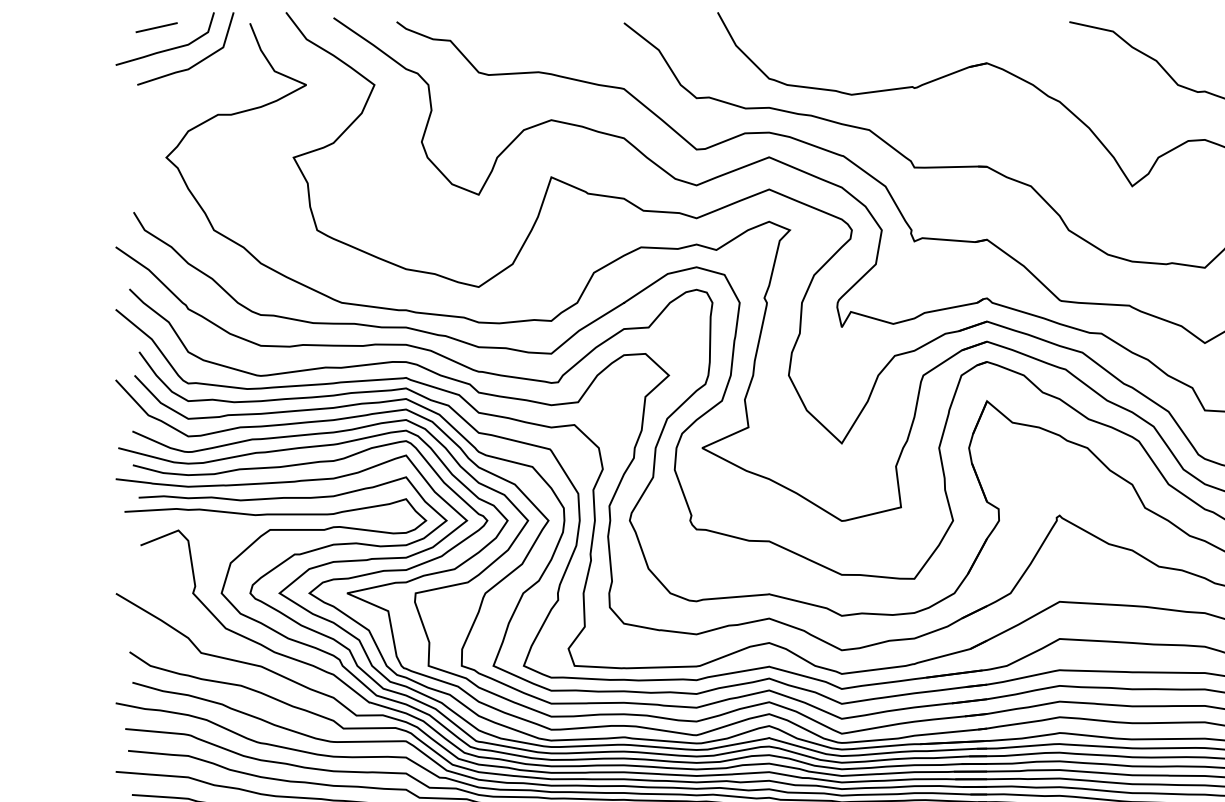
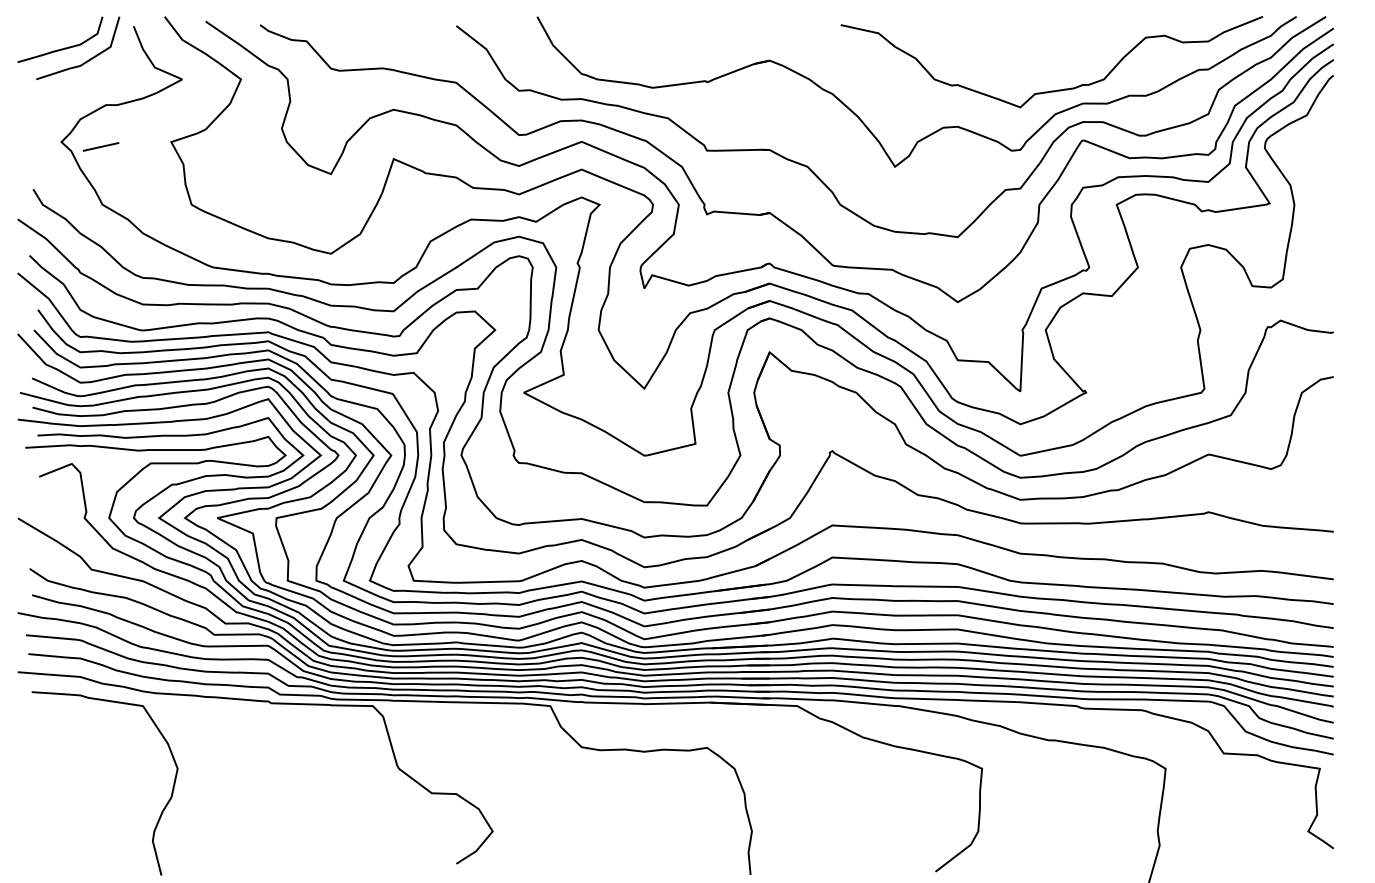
line: (156, 27) -> (100, 146), moved

